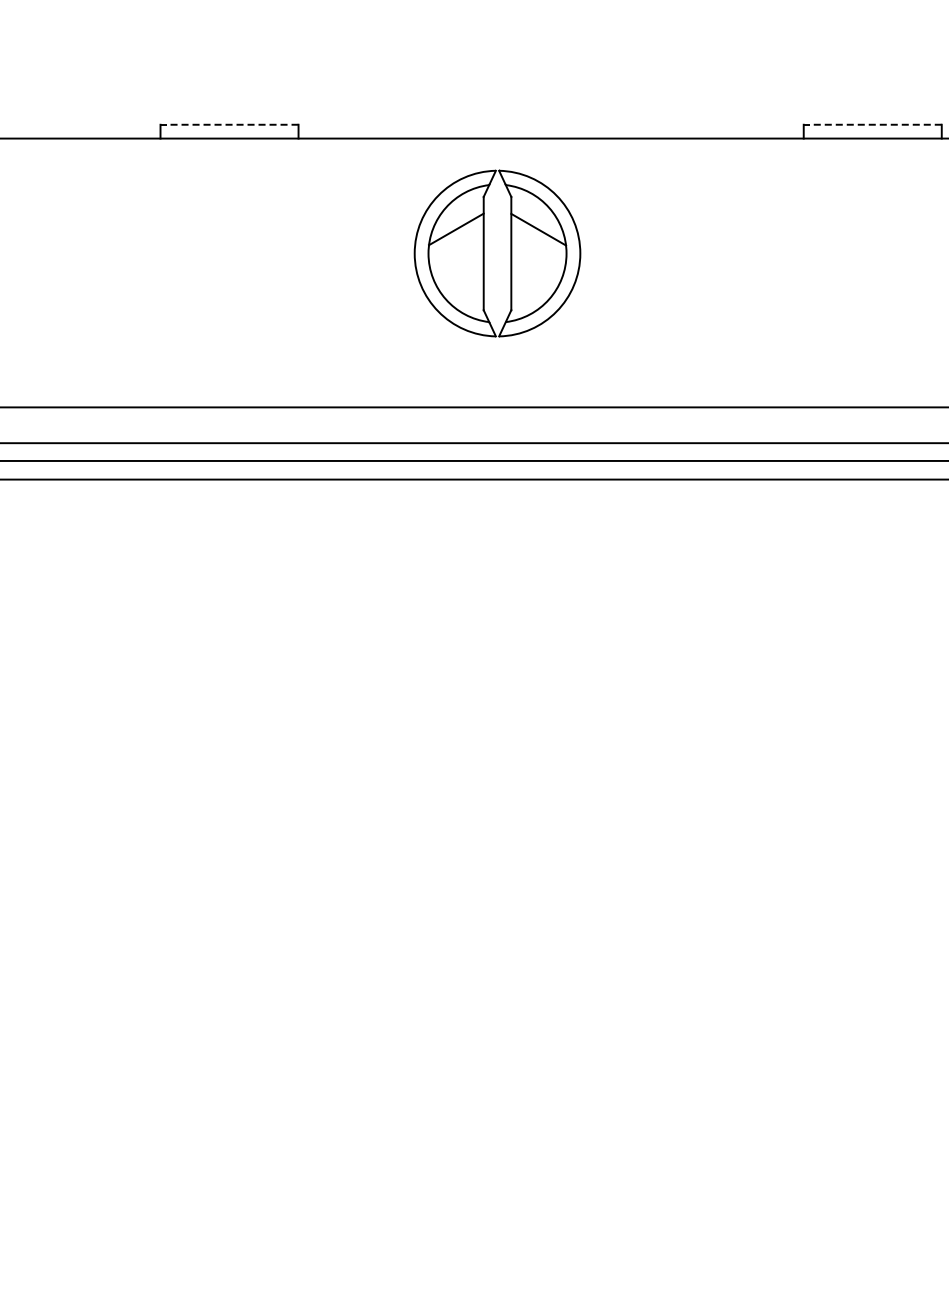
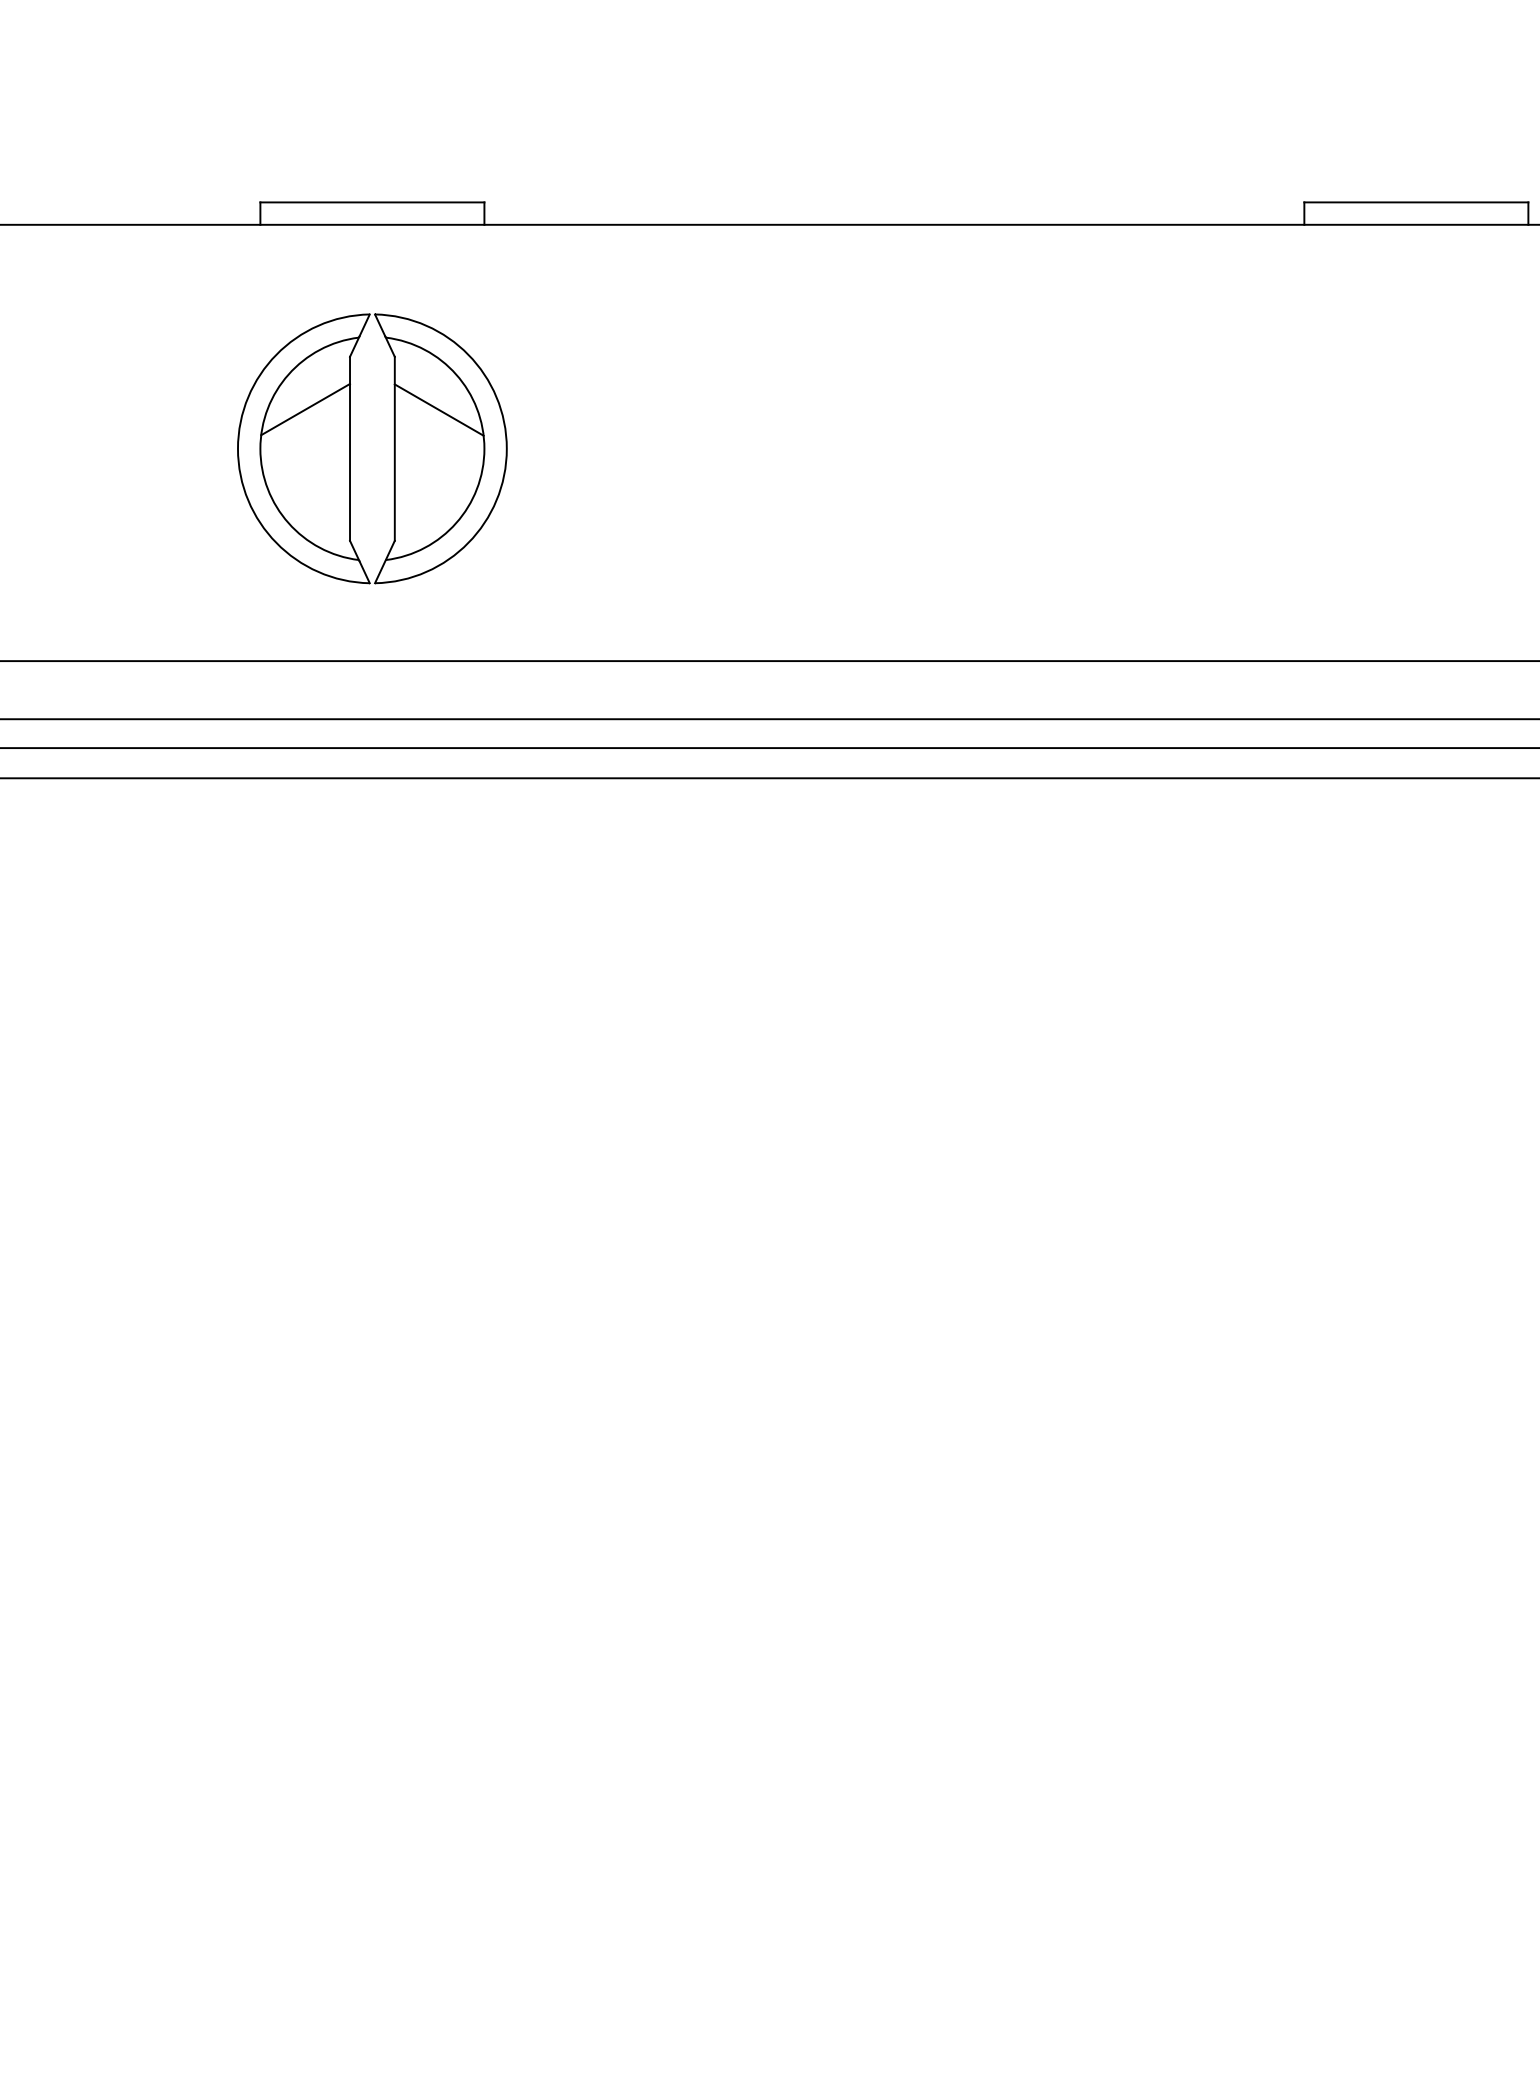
line: (229, 124) -> (372, 201), dashed -> solid
line: (872, 124) -> (1415, 201), dashed -> solid
part: (484, 253) -> (351, 448), moved

